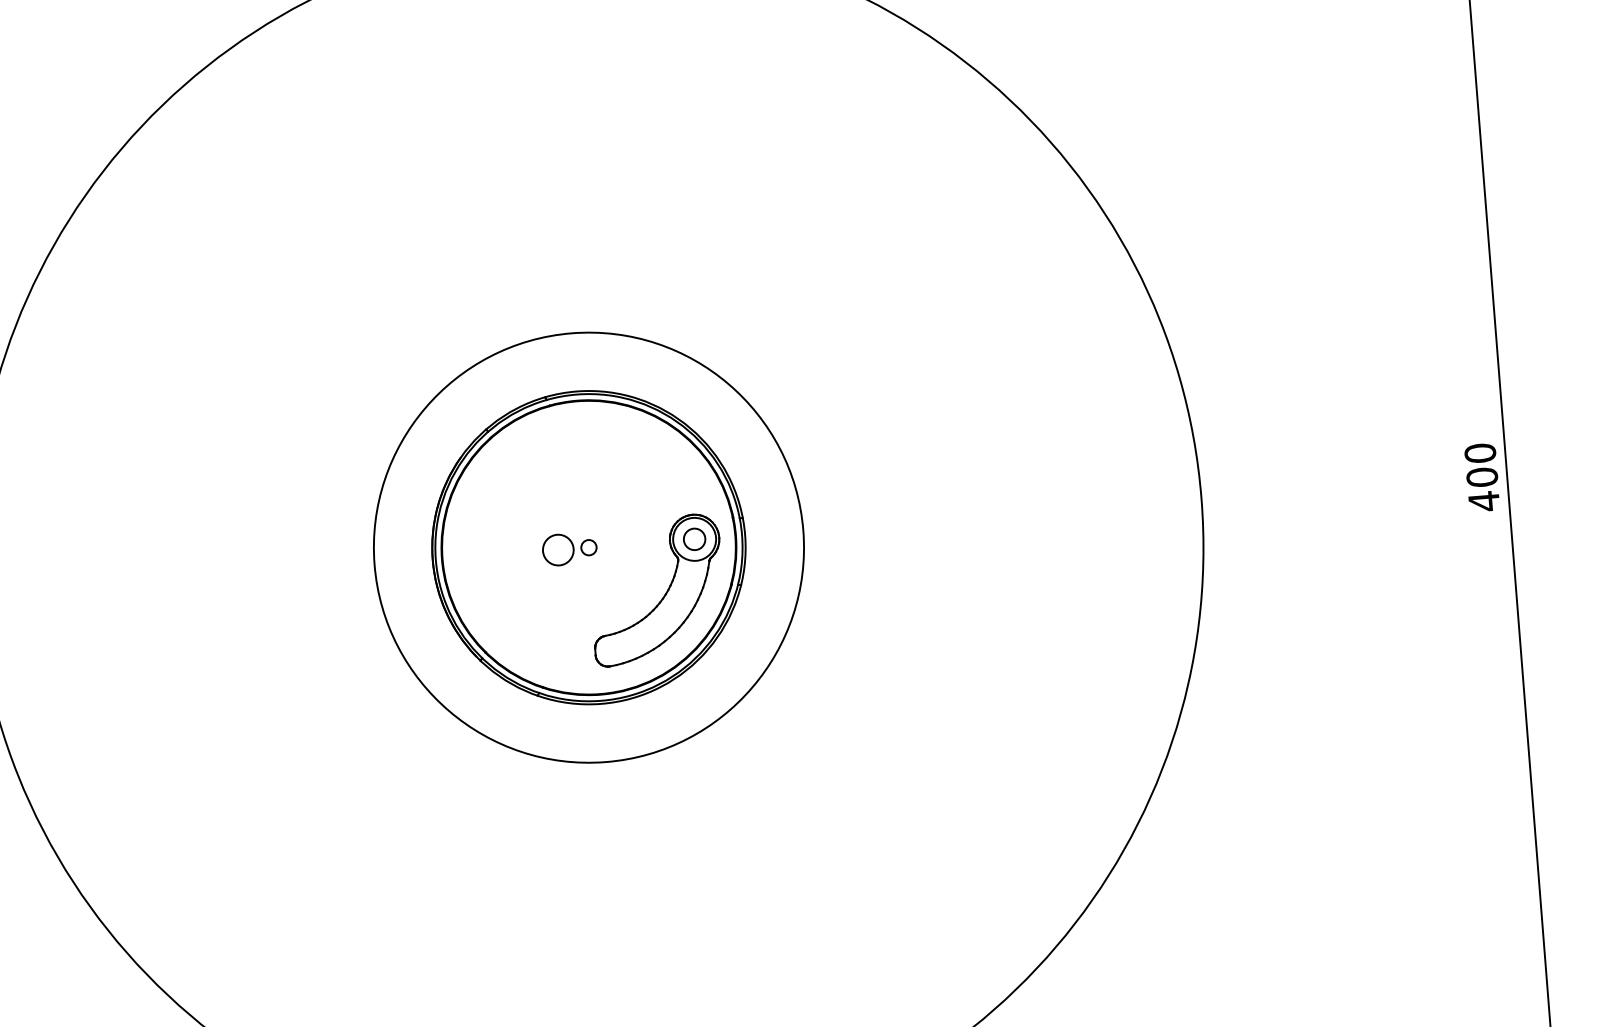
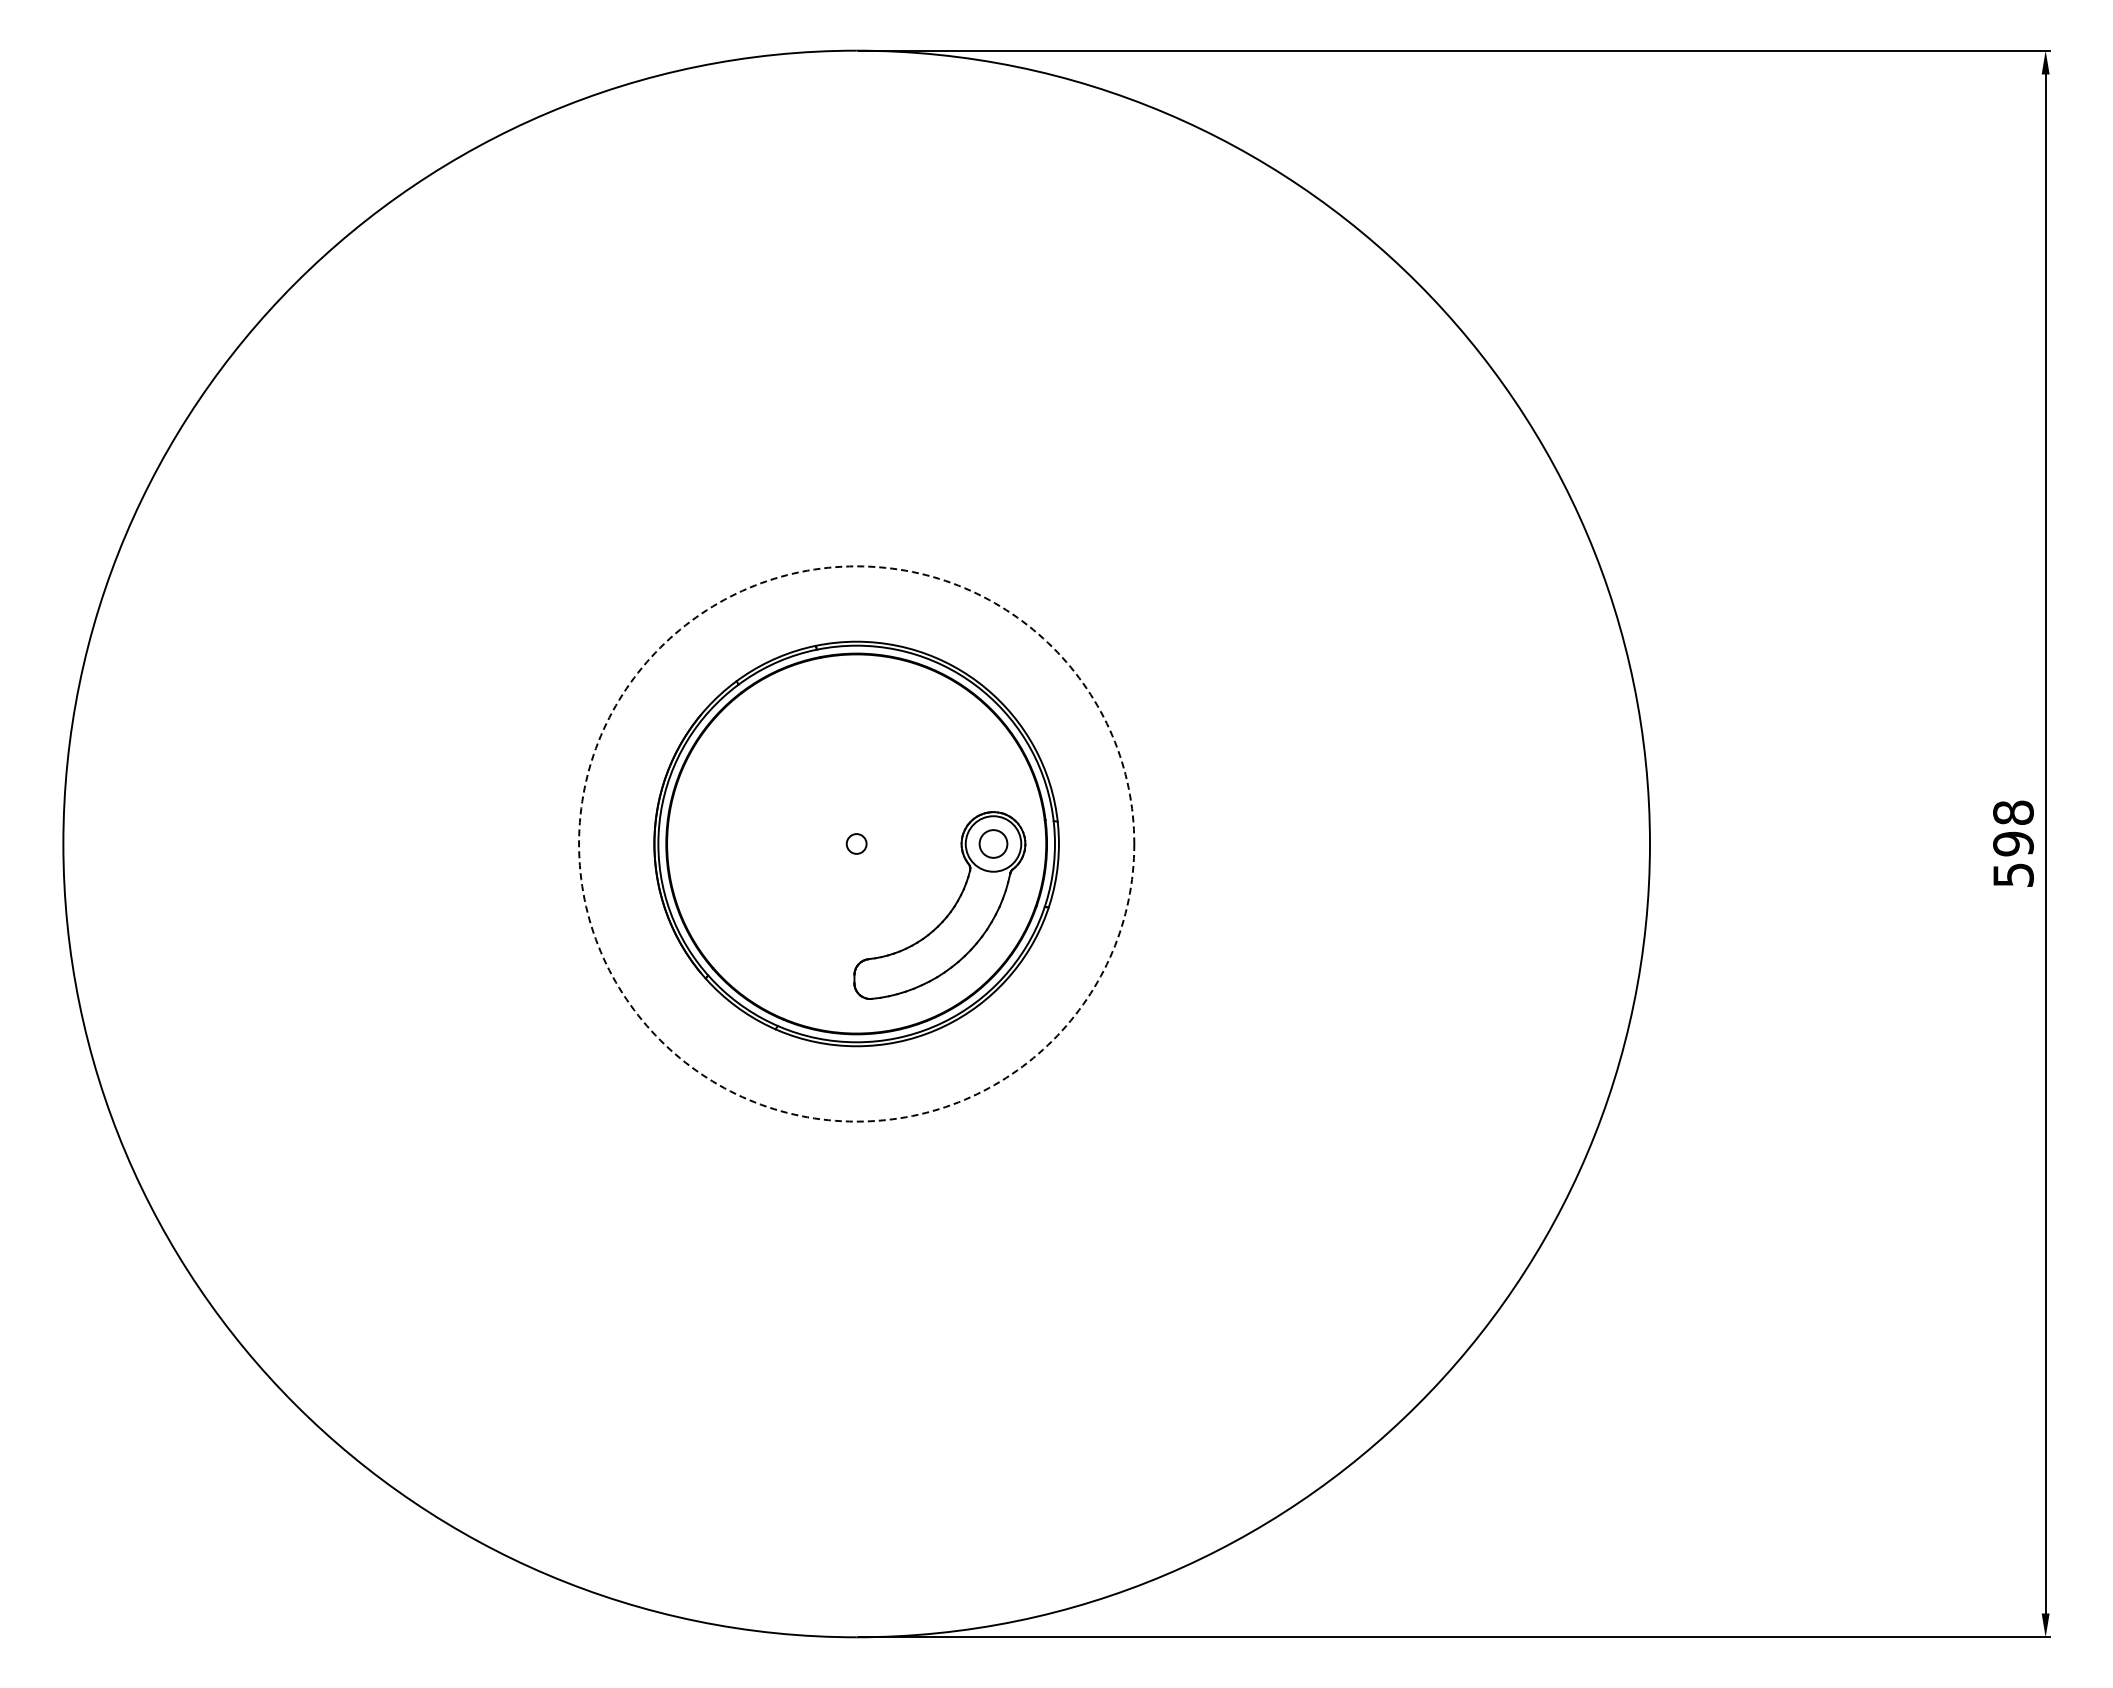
text: (1482, 477) -> (2013, 844), 400 -> 598
circle: (588, 547) -> (856, 843), solid -> dashed
circle: (557, 549) -> (816, 843), removed

